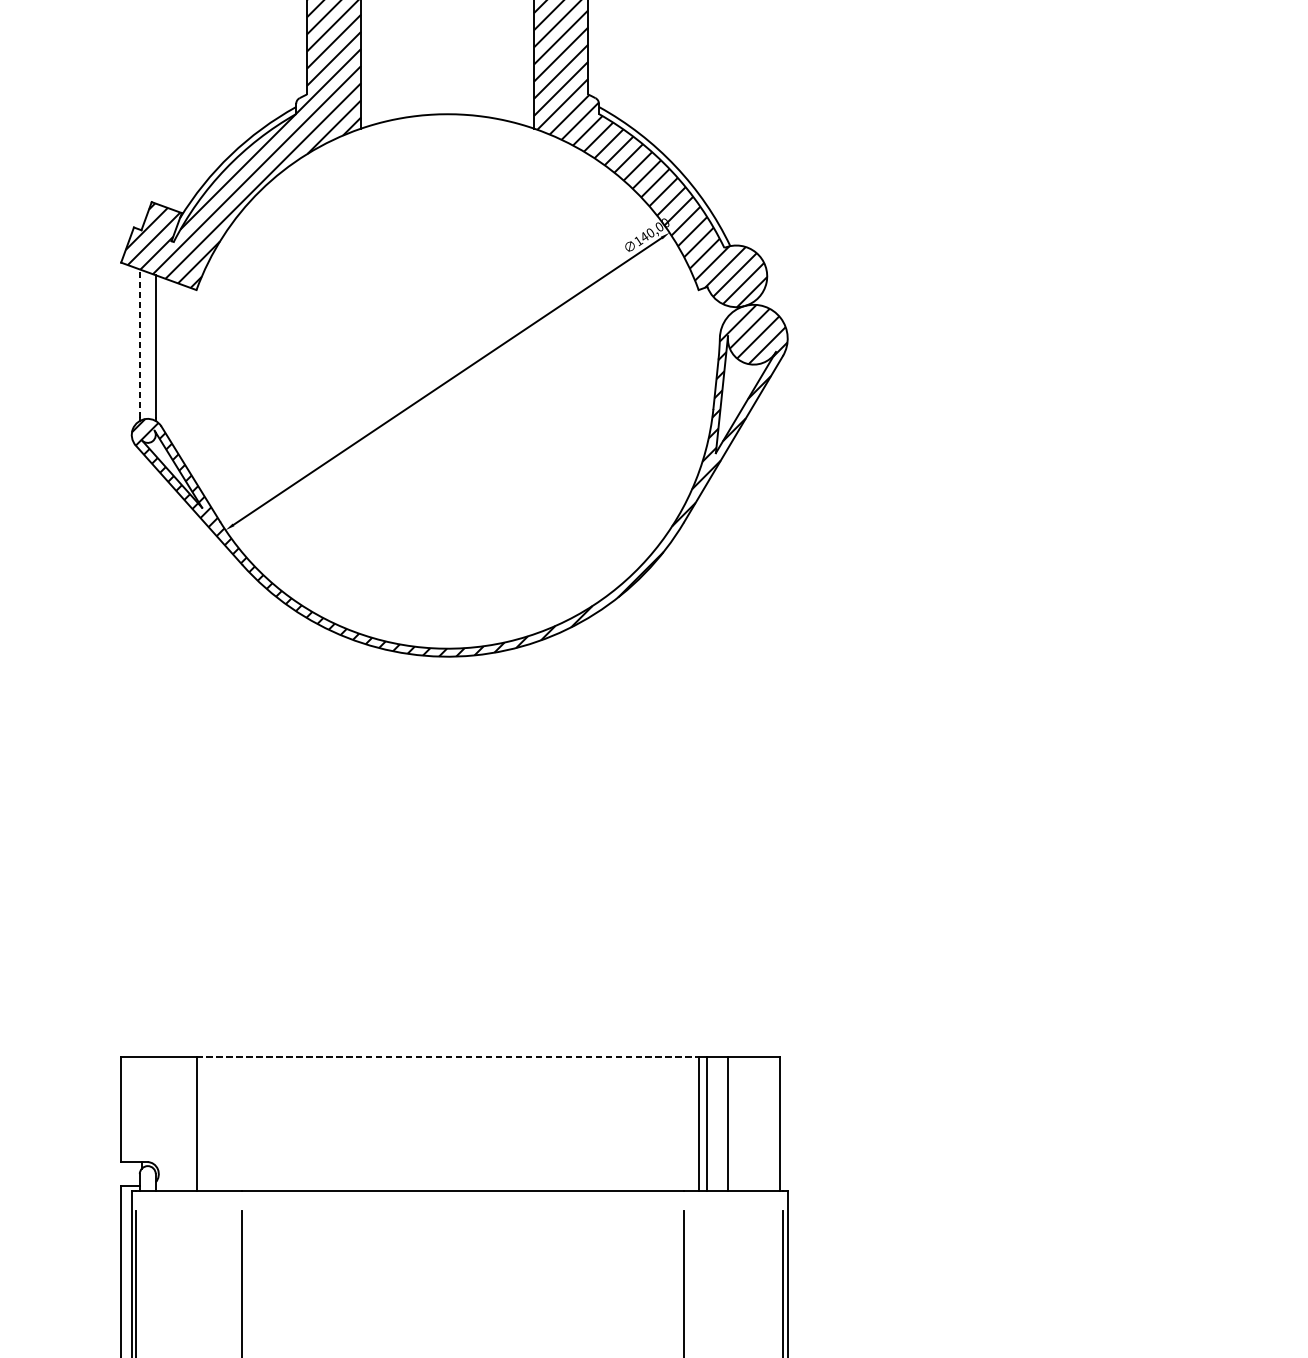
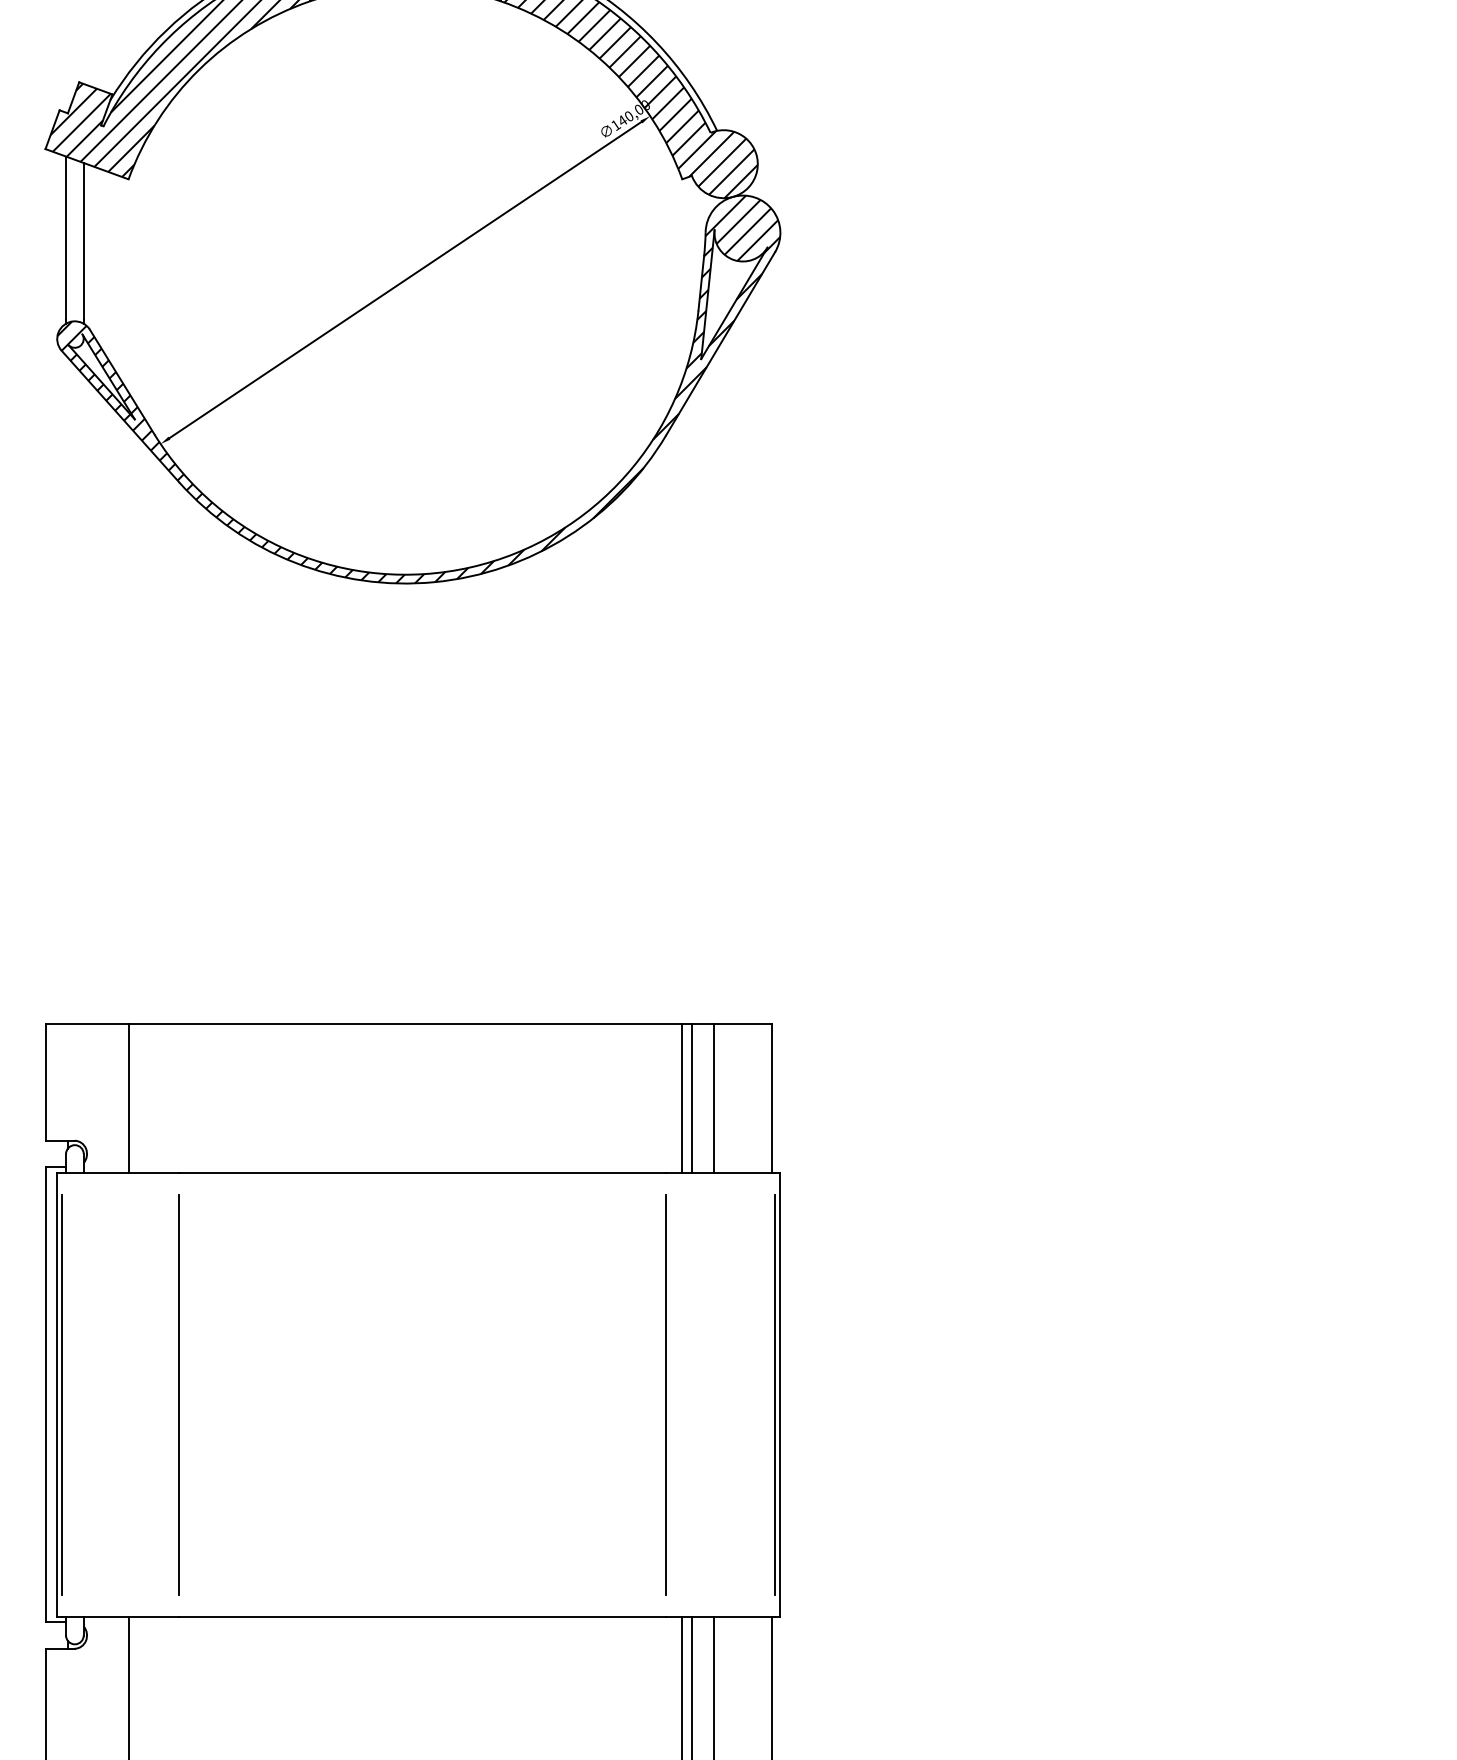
line: (140, 343) -> (66, 238), dashed -> solid
line: (447, 1056) -> (405, 1024), dashed -> solid

